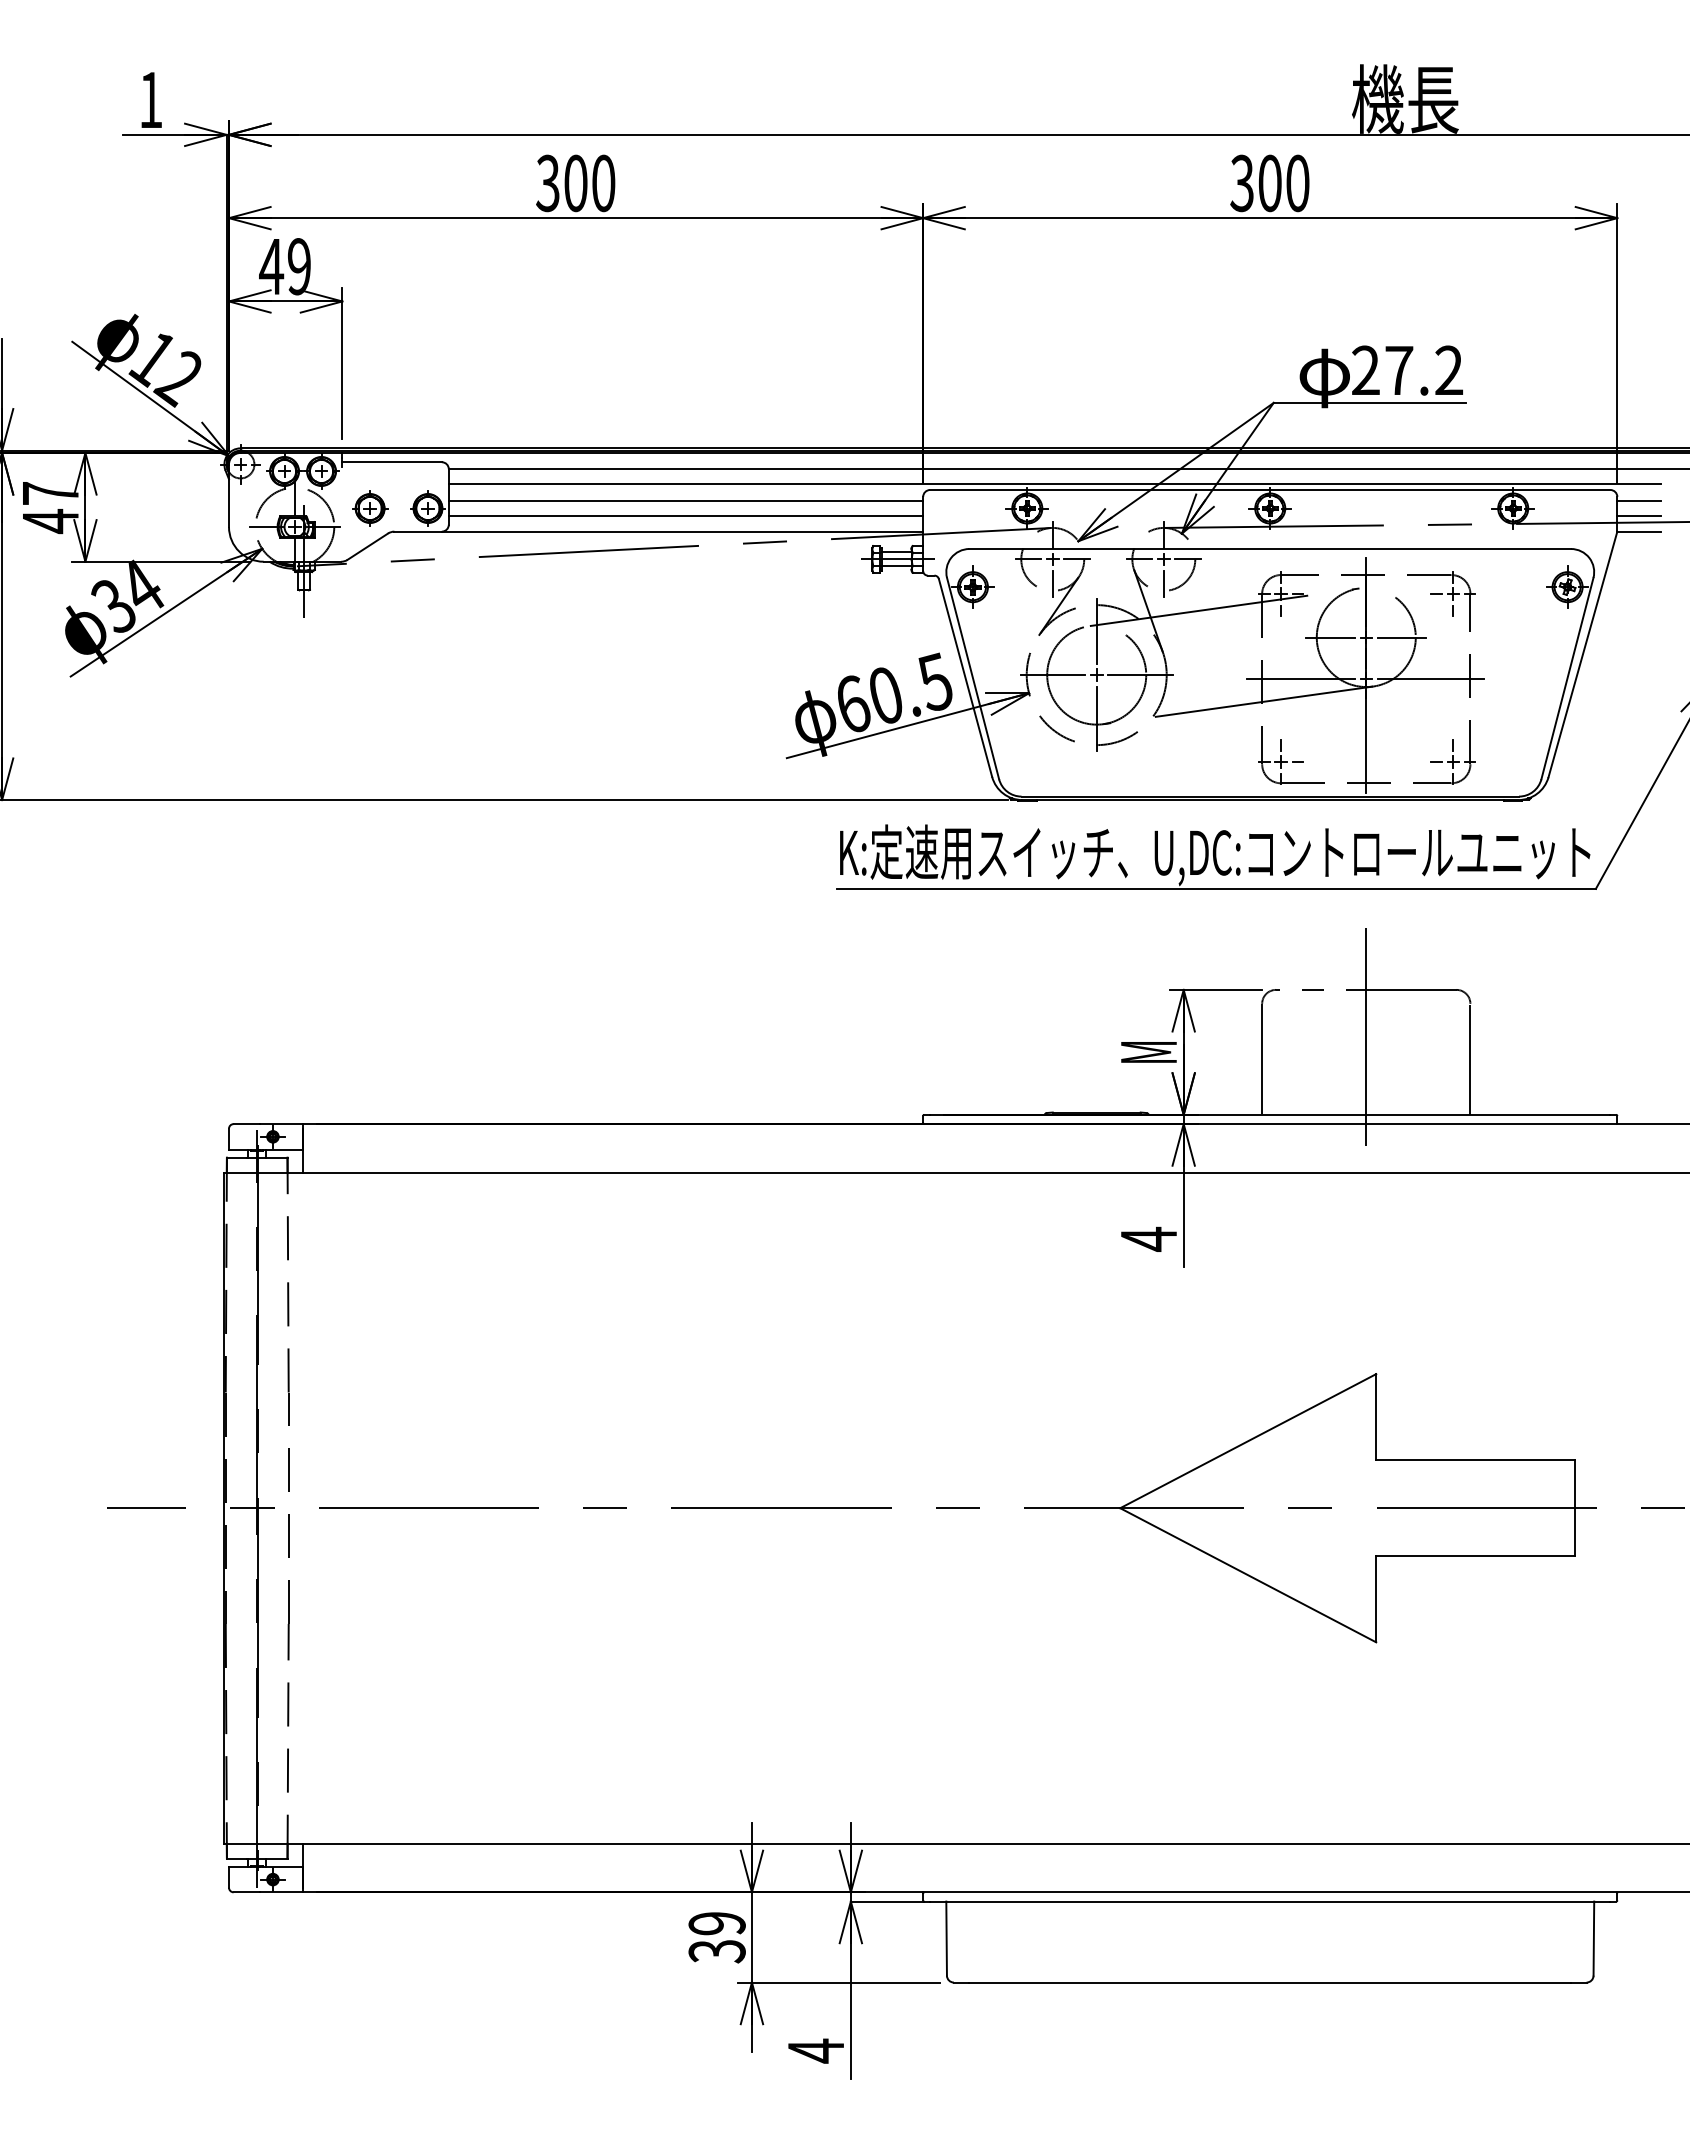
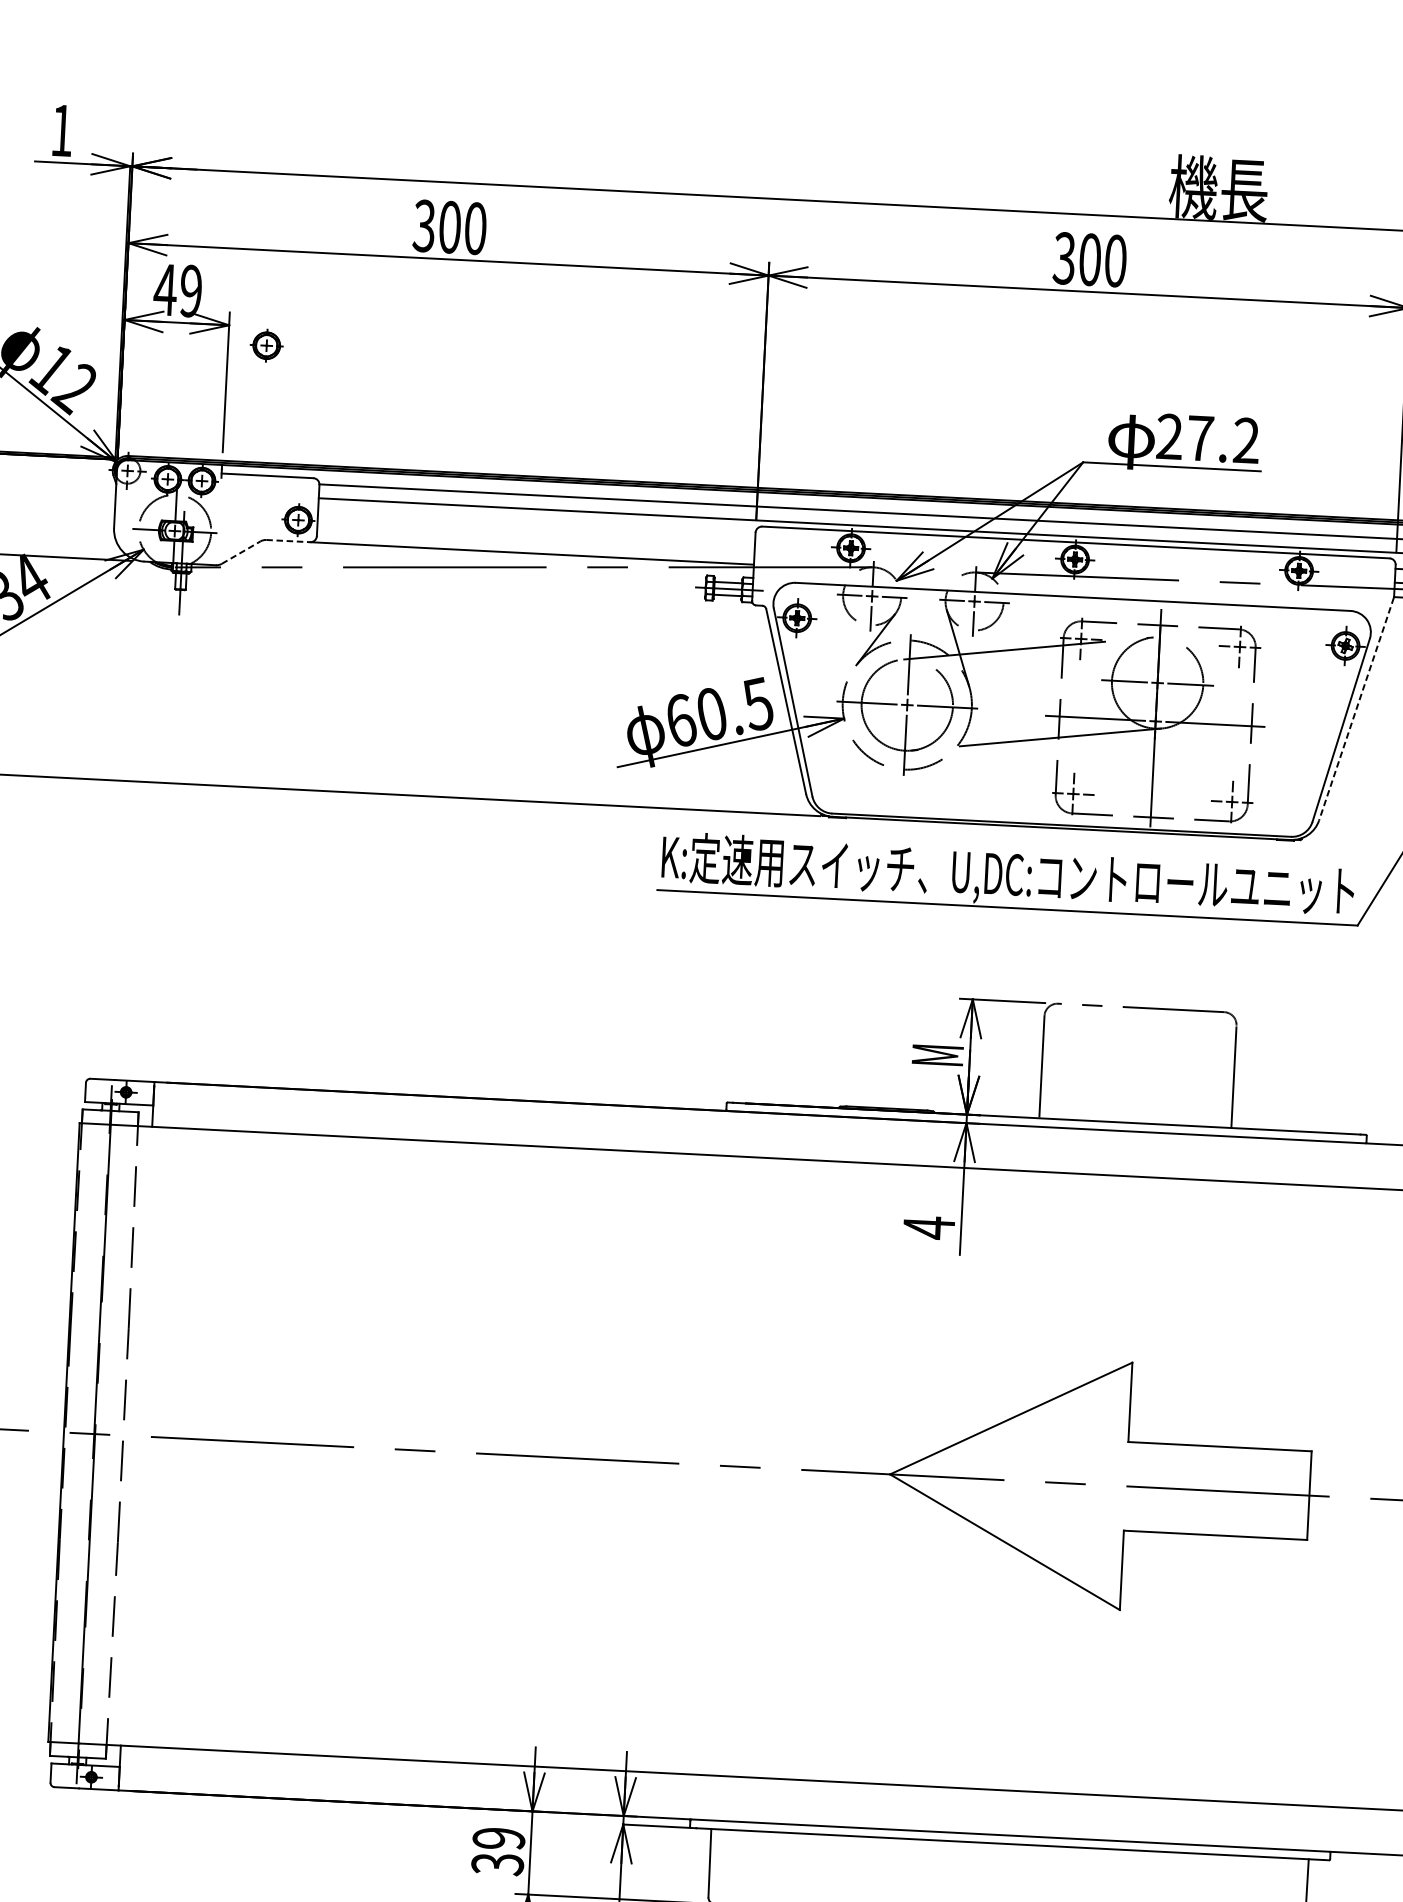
line: (685, 501) -> (536, 525), removed
part: (370, 508) -> (267, 345), moved
line: (685, 516) -> (535, 539), removed
line: (418, 531) -> (288, 540), solid -> dashed
line: (368, 546) -> (241, 552), solid -> dashed
line: (1582, 655) -> (1356, 709), solid -> dashed
line: (1366, 1037) -> (1139, 1051), removed

